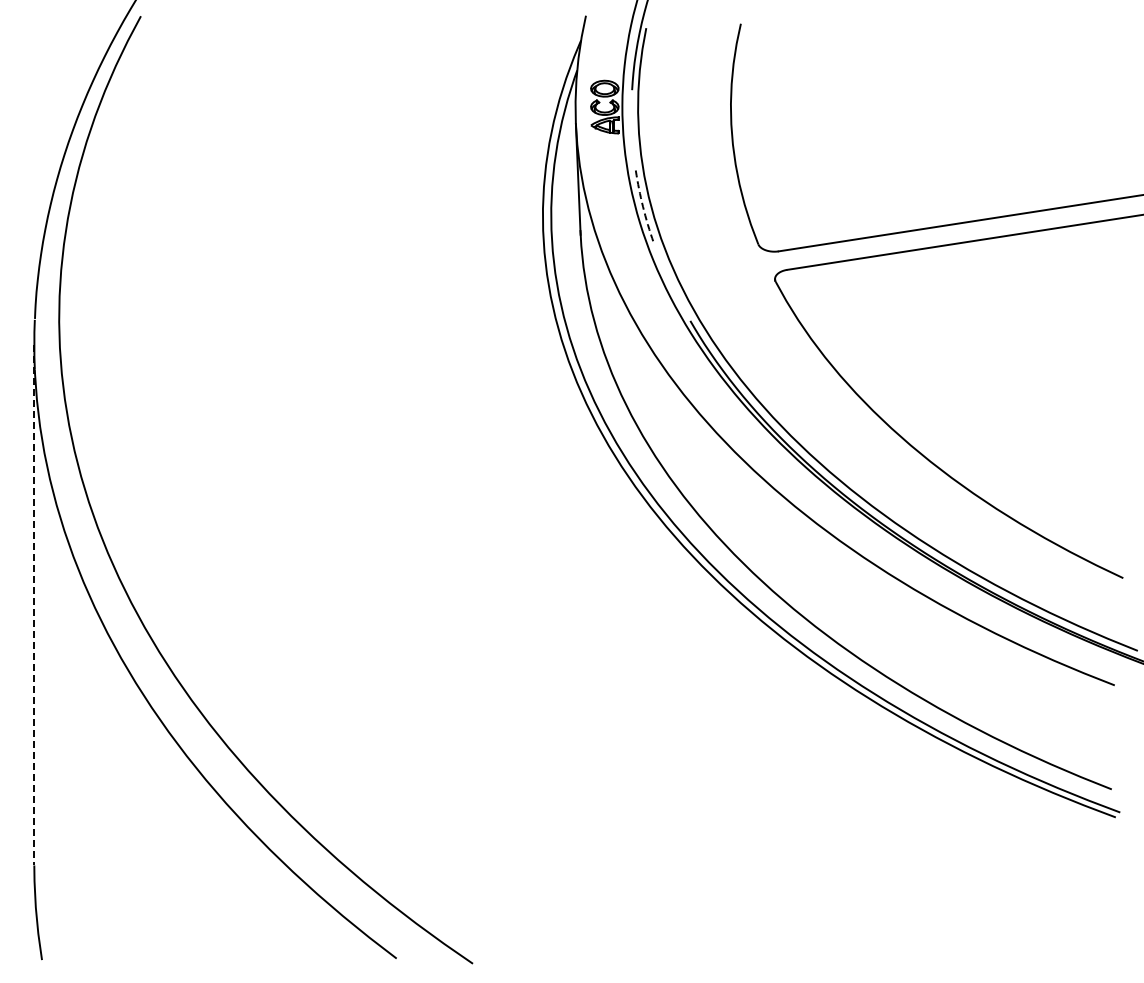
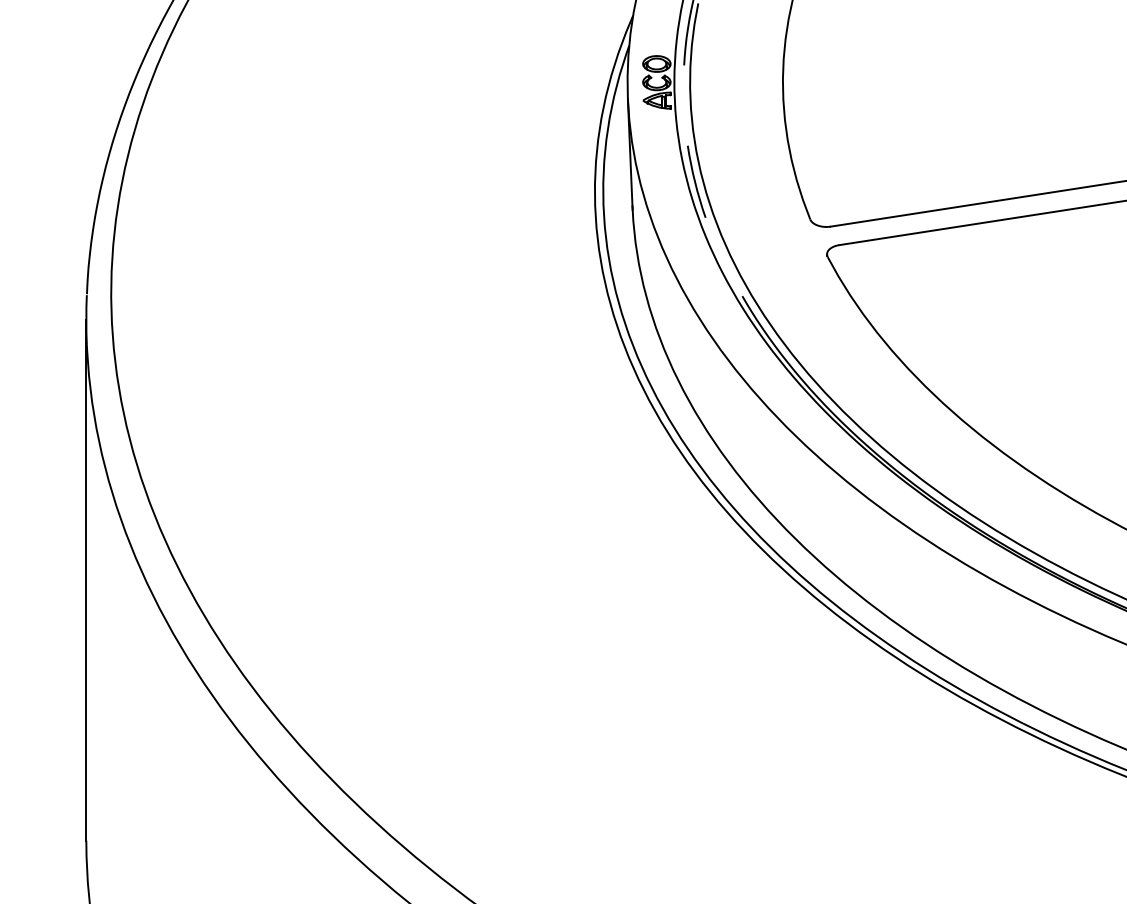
arc: (643, 206) -> (695, 181), dashed -> solid
line: (34, 605) -> (86, 580), dashed -> solid

